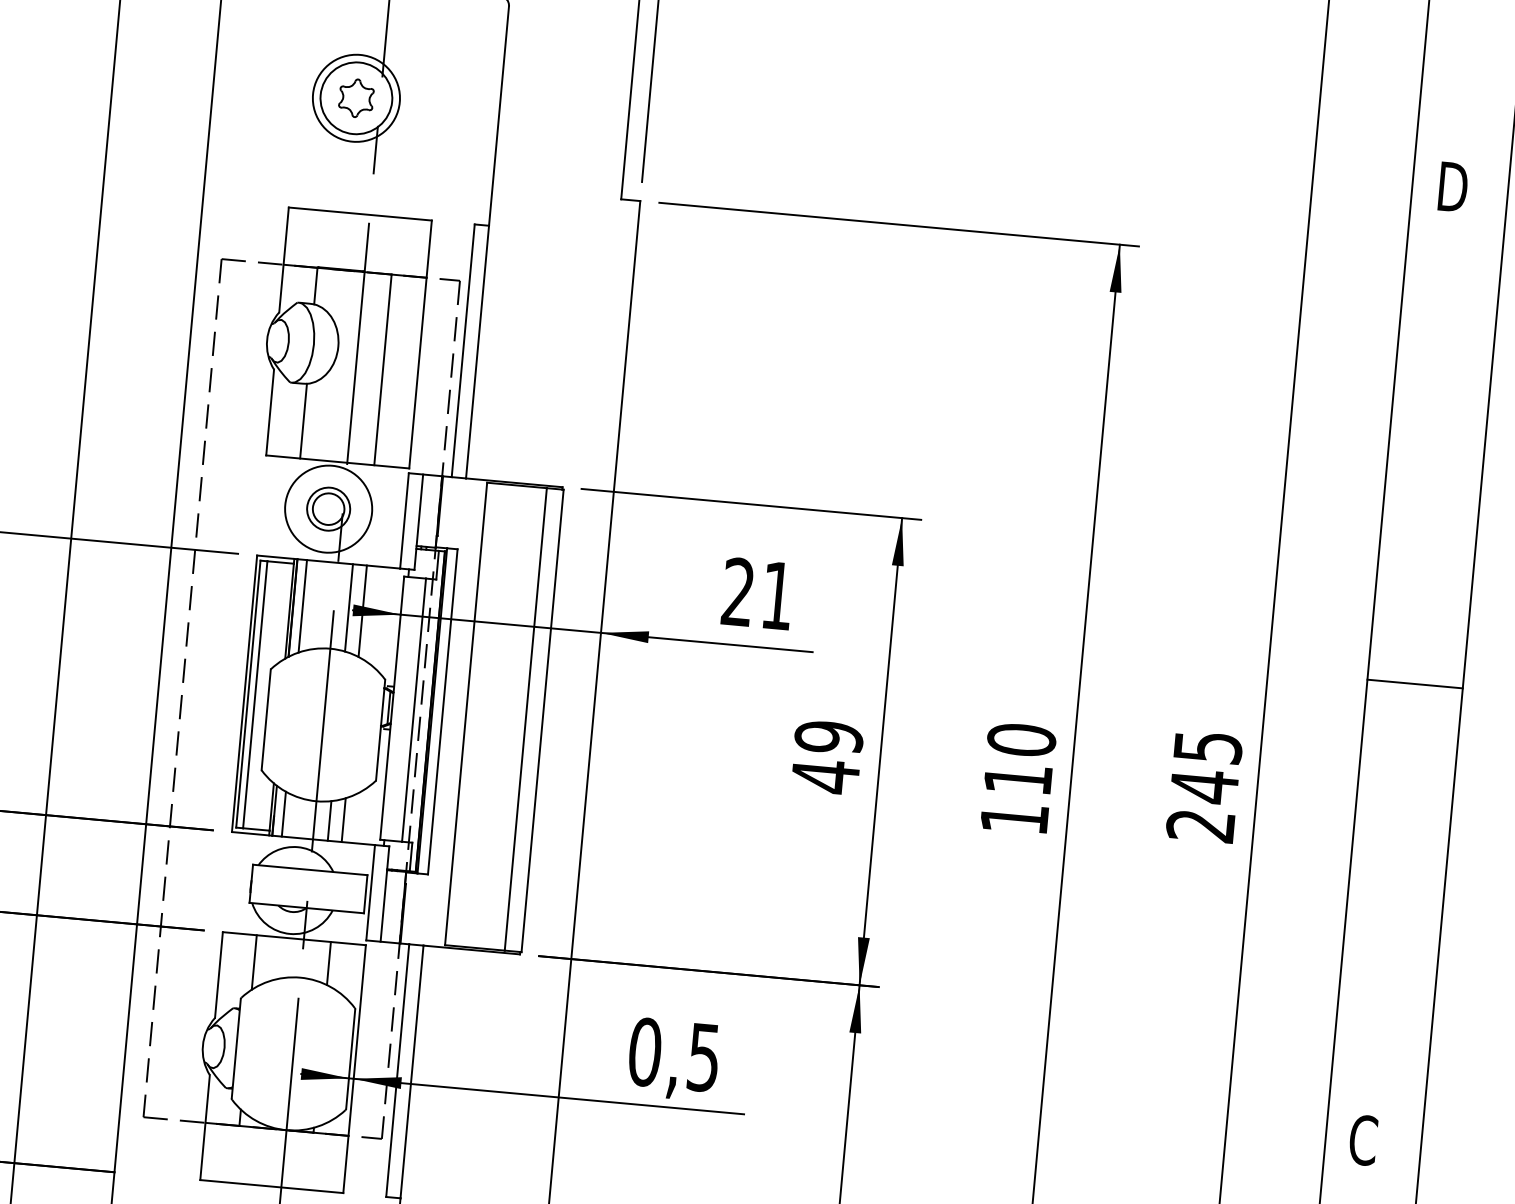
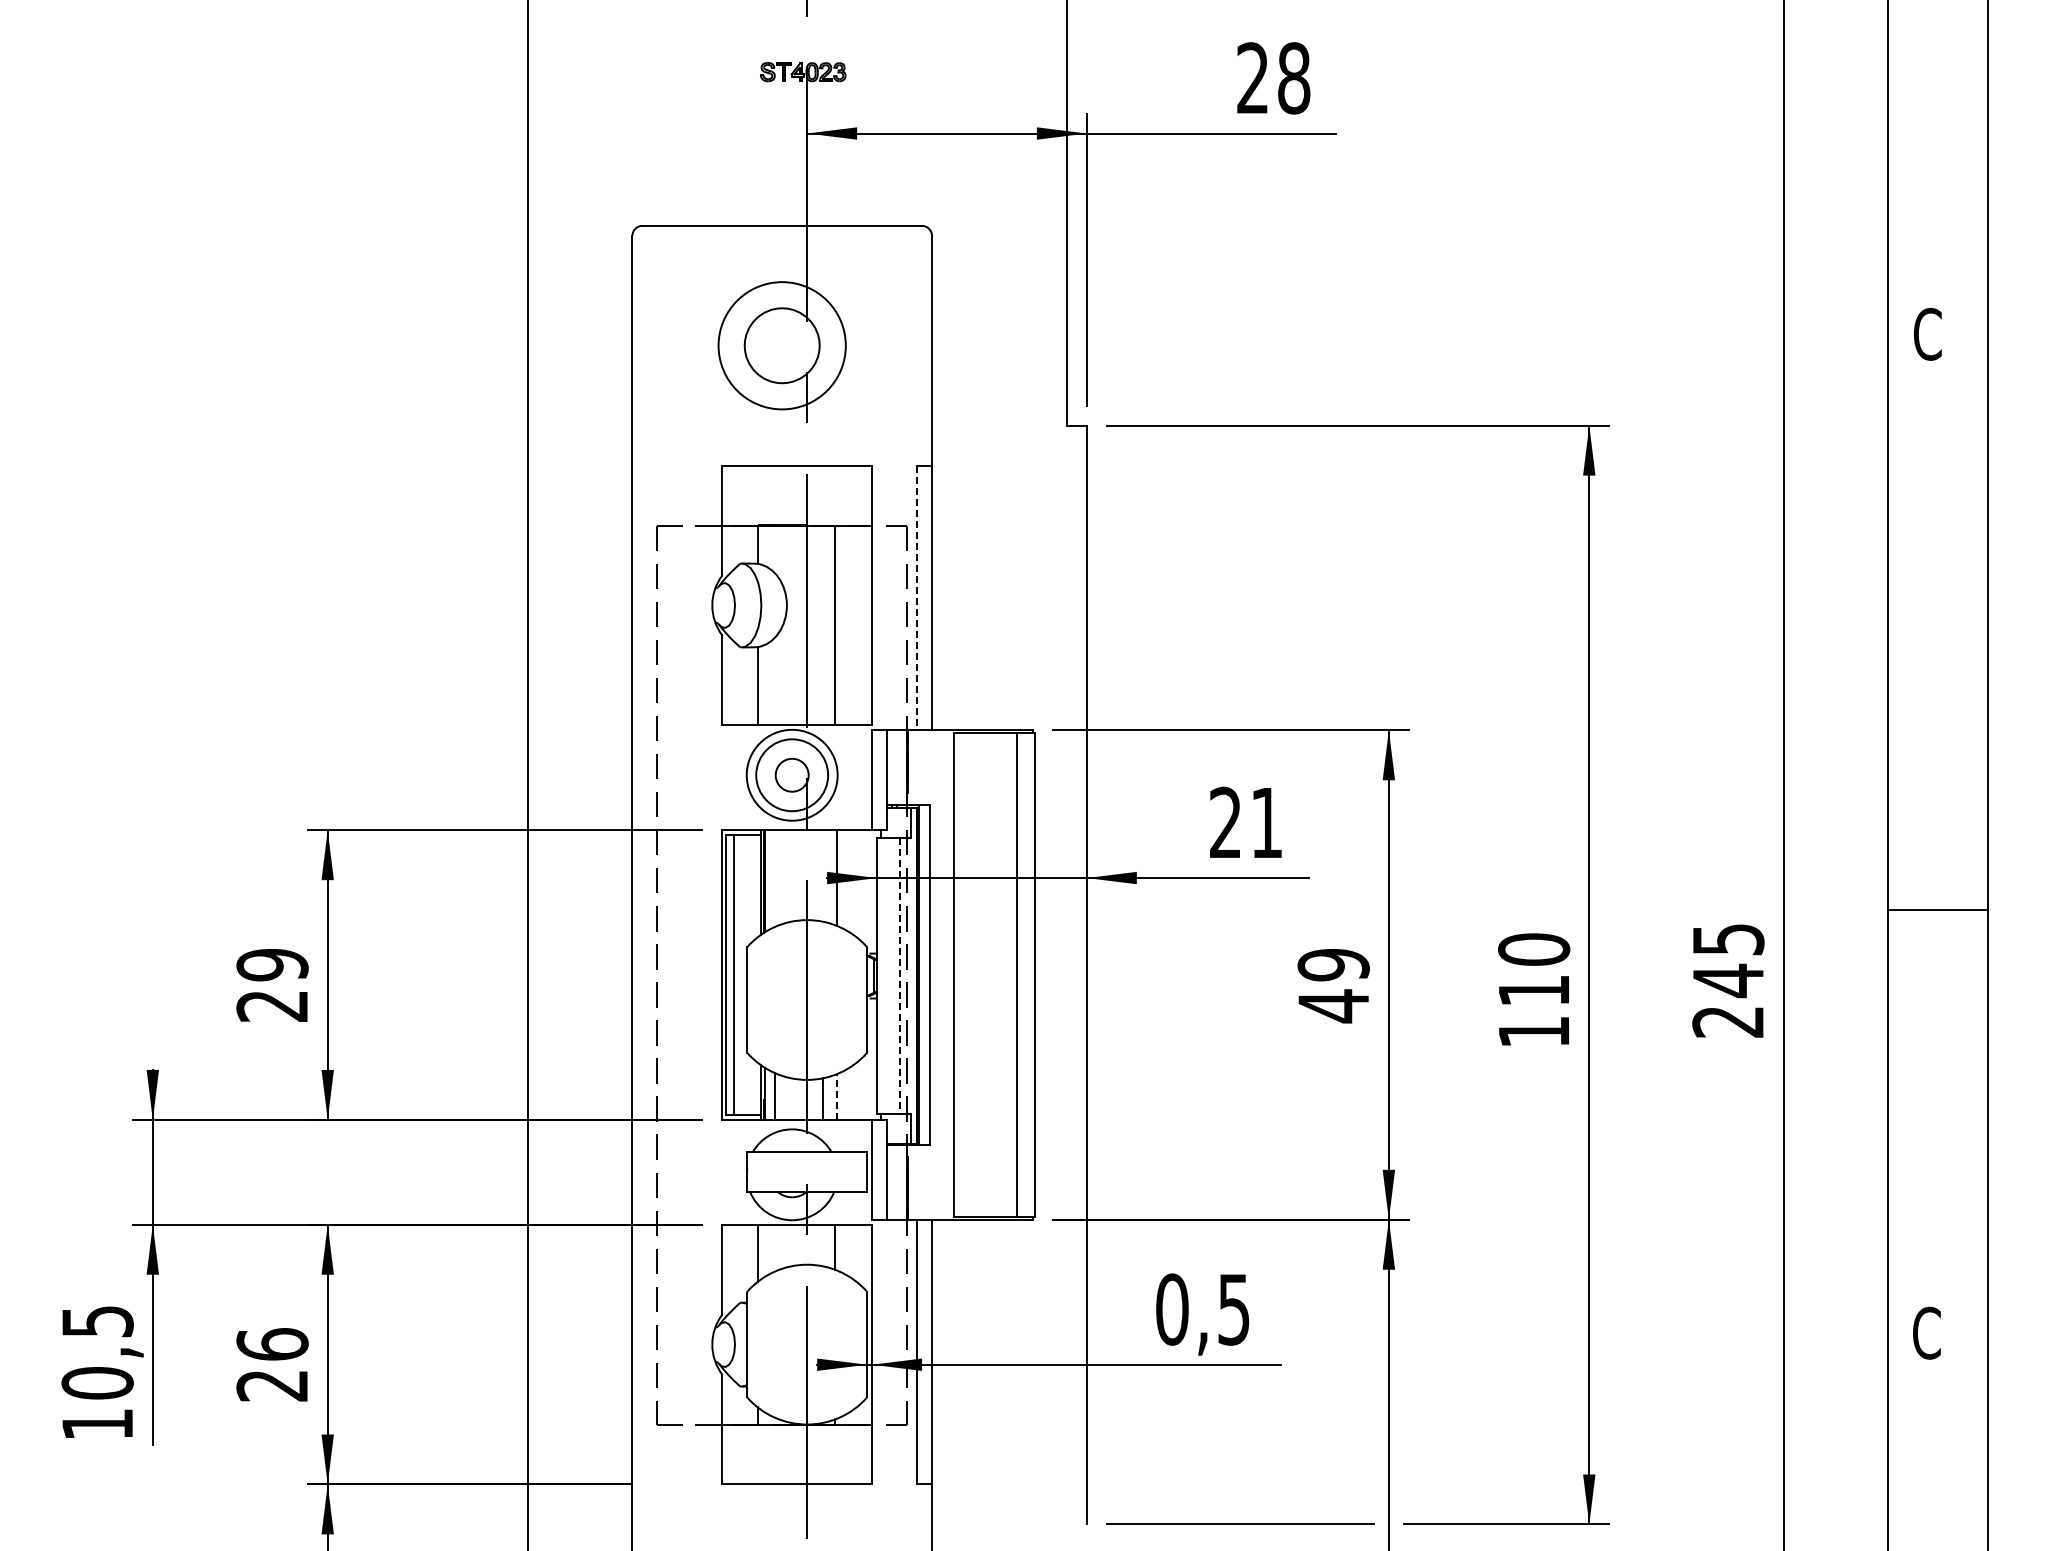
circle: (355, 98) -> (781, 345), size x1.4
part: (355, 98) -> (781, 345), removed
text: (1452, 186) -> (1929, 333), D -> C
line: (463, 351) -> (917, 598), solid -> dashed
circle: (328, 508) -> (791, 774), size x1.6
line: (302, 606) -> (774, 878), removed
line: (348, 607) -> (822, 875), removed
line: (1415, 684) -> (1937, 910), moved
line: (413, 710) -> (899, 976), solid -> dashed
line: (343, 819) -> (837, 1096), solid -> dashed

